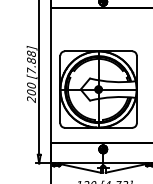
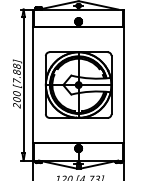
part: (98, 88) -> (78, 84), moved

